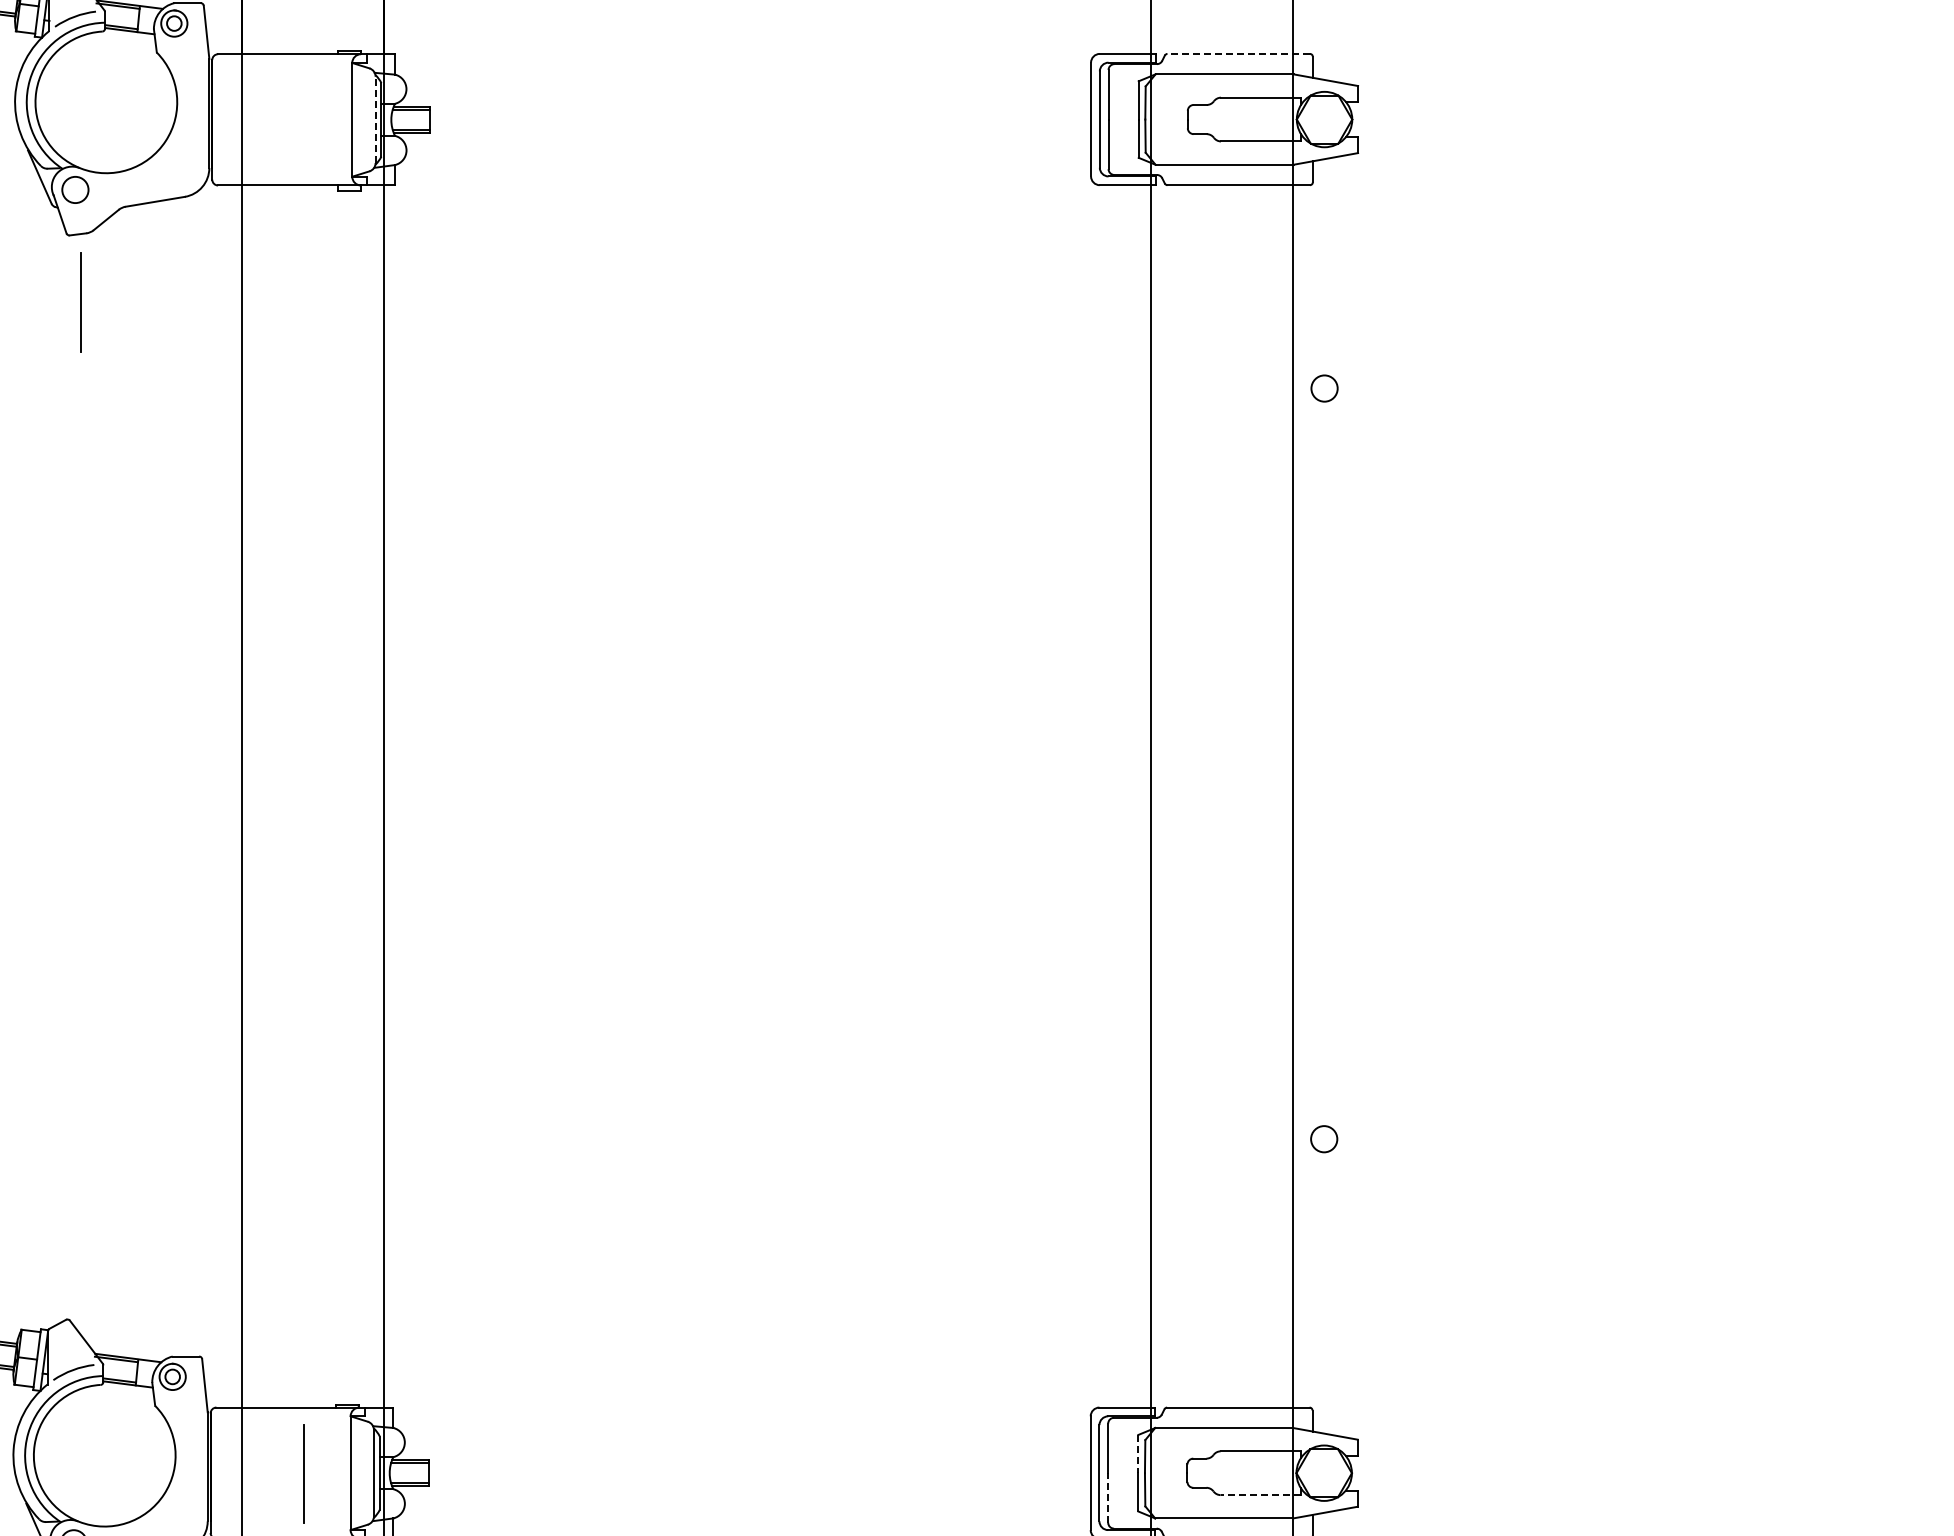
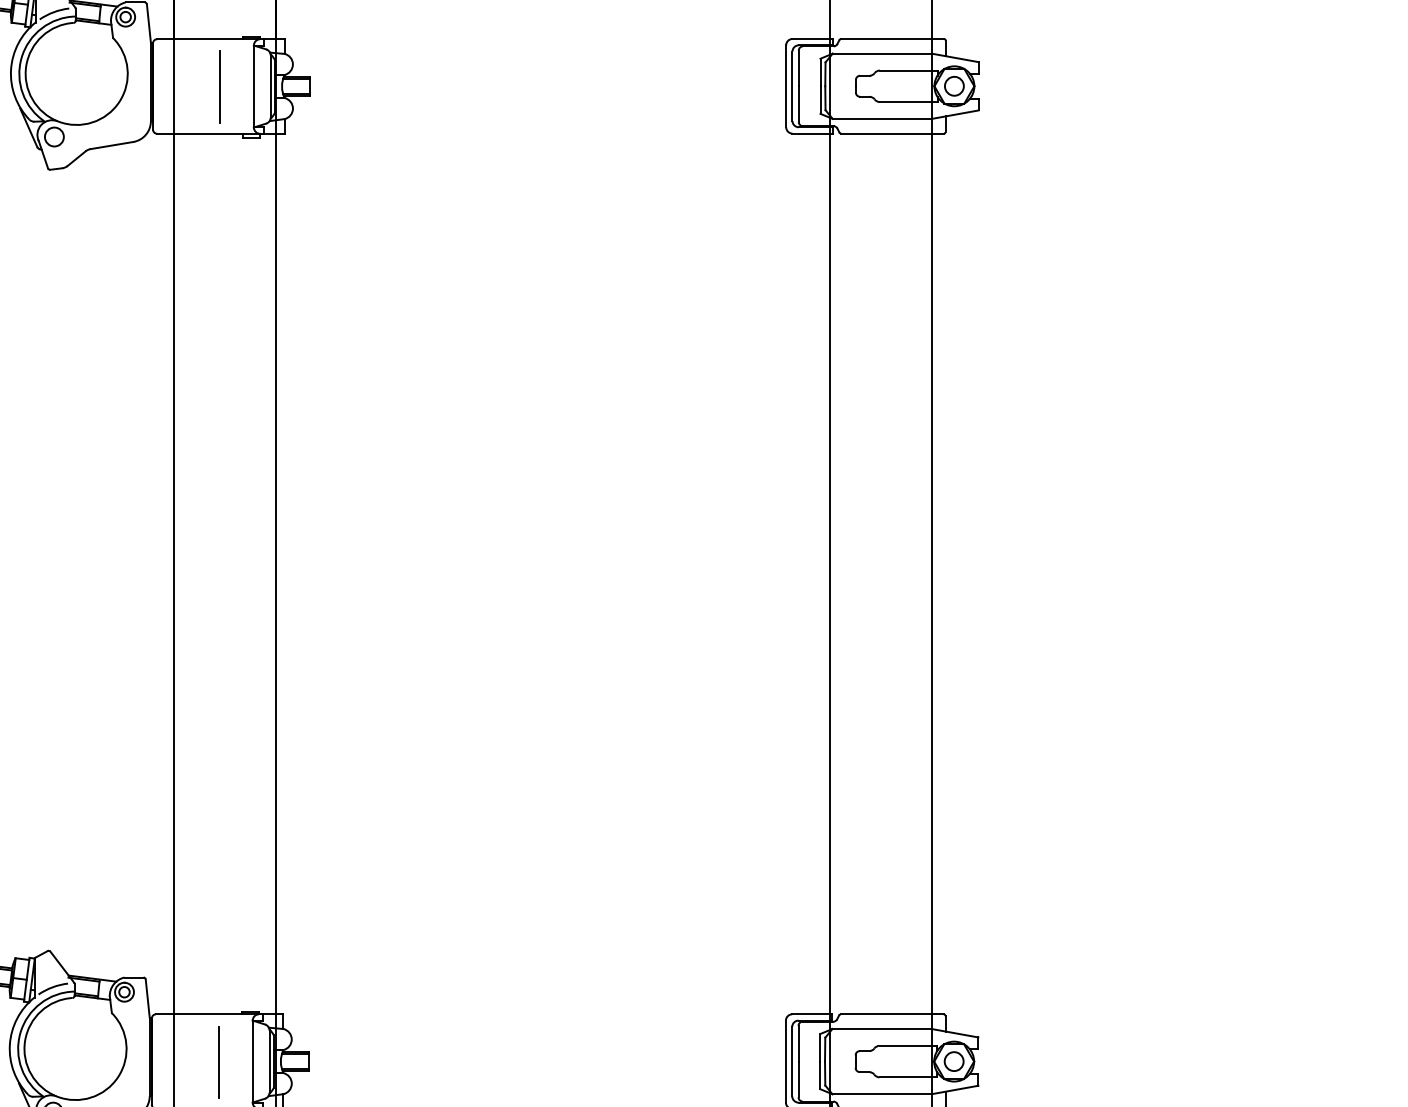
line: (1238, 53) -> (892, 38), dashed -> solid
line: (375, 119) -> (270, 86), dashed -> solid
line: (80, 302) -> (220, 86), moved
circle: (1324, 388) -> (954, 86), moved
circle: (1324, 1139) -> (954, 1061), moved
line: (1138, 1454) -> (820, 1048), dashed -> solid
line: (1260, 1495) -> (908, 1077), dashed -> solid
line: (1108, 1498) -> (798, 1079), dashed -> solid

